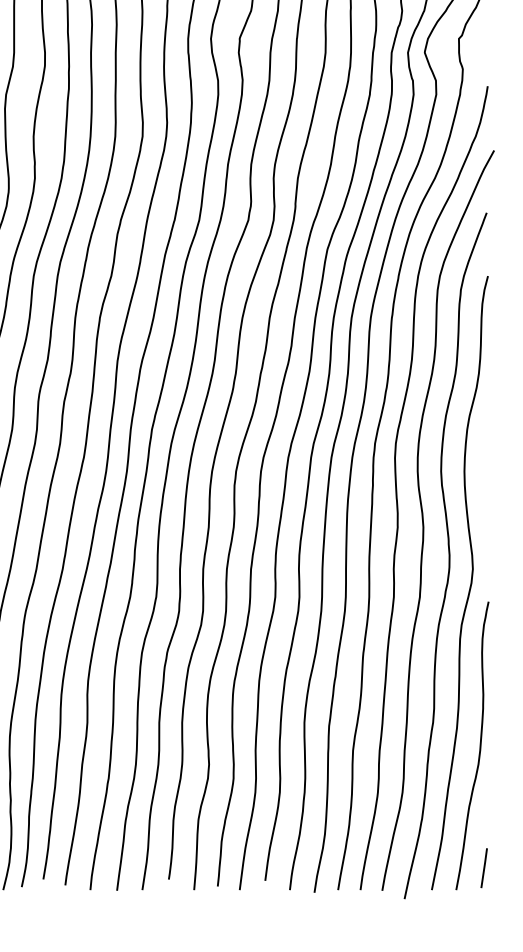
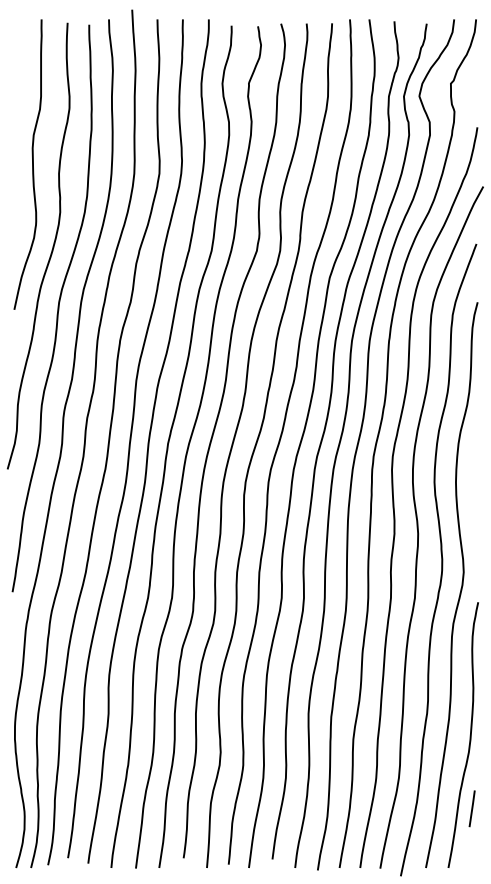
line: (483, 867) -> (471, 808), moved

